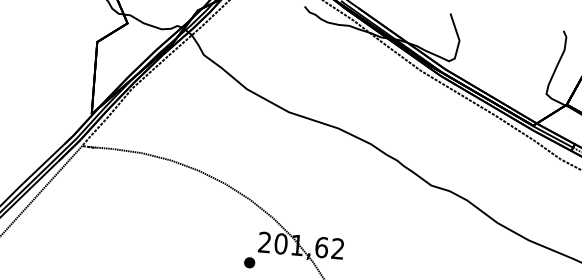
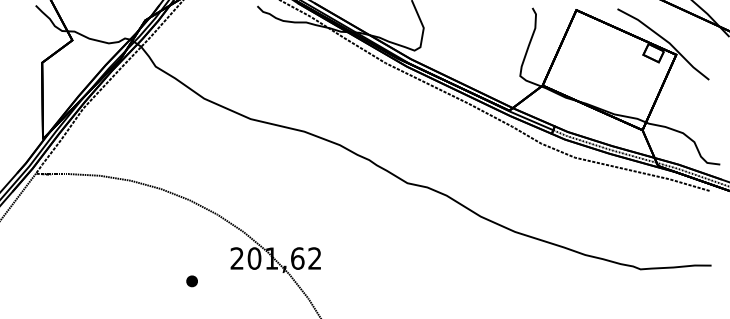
part: (249, 262) -> (191, 281), moved

